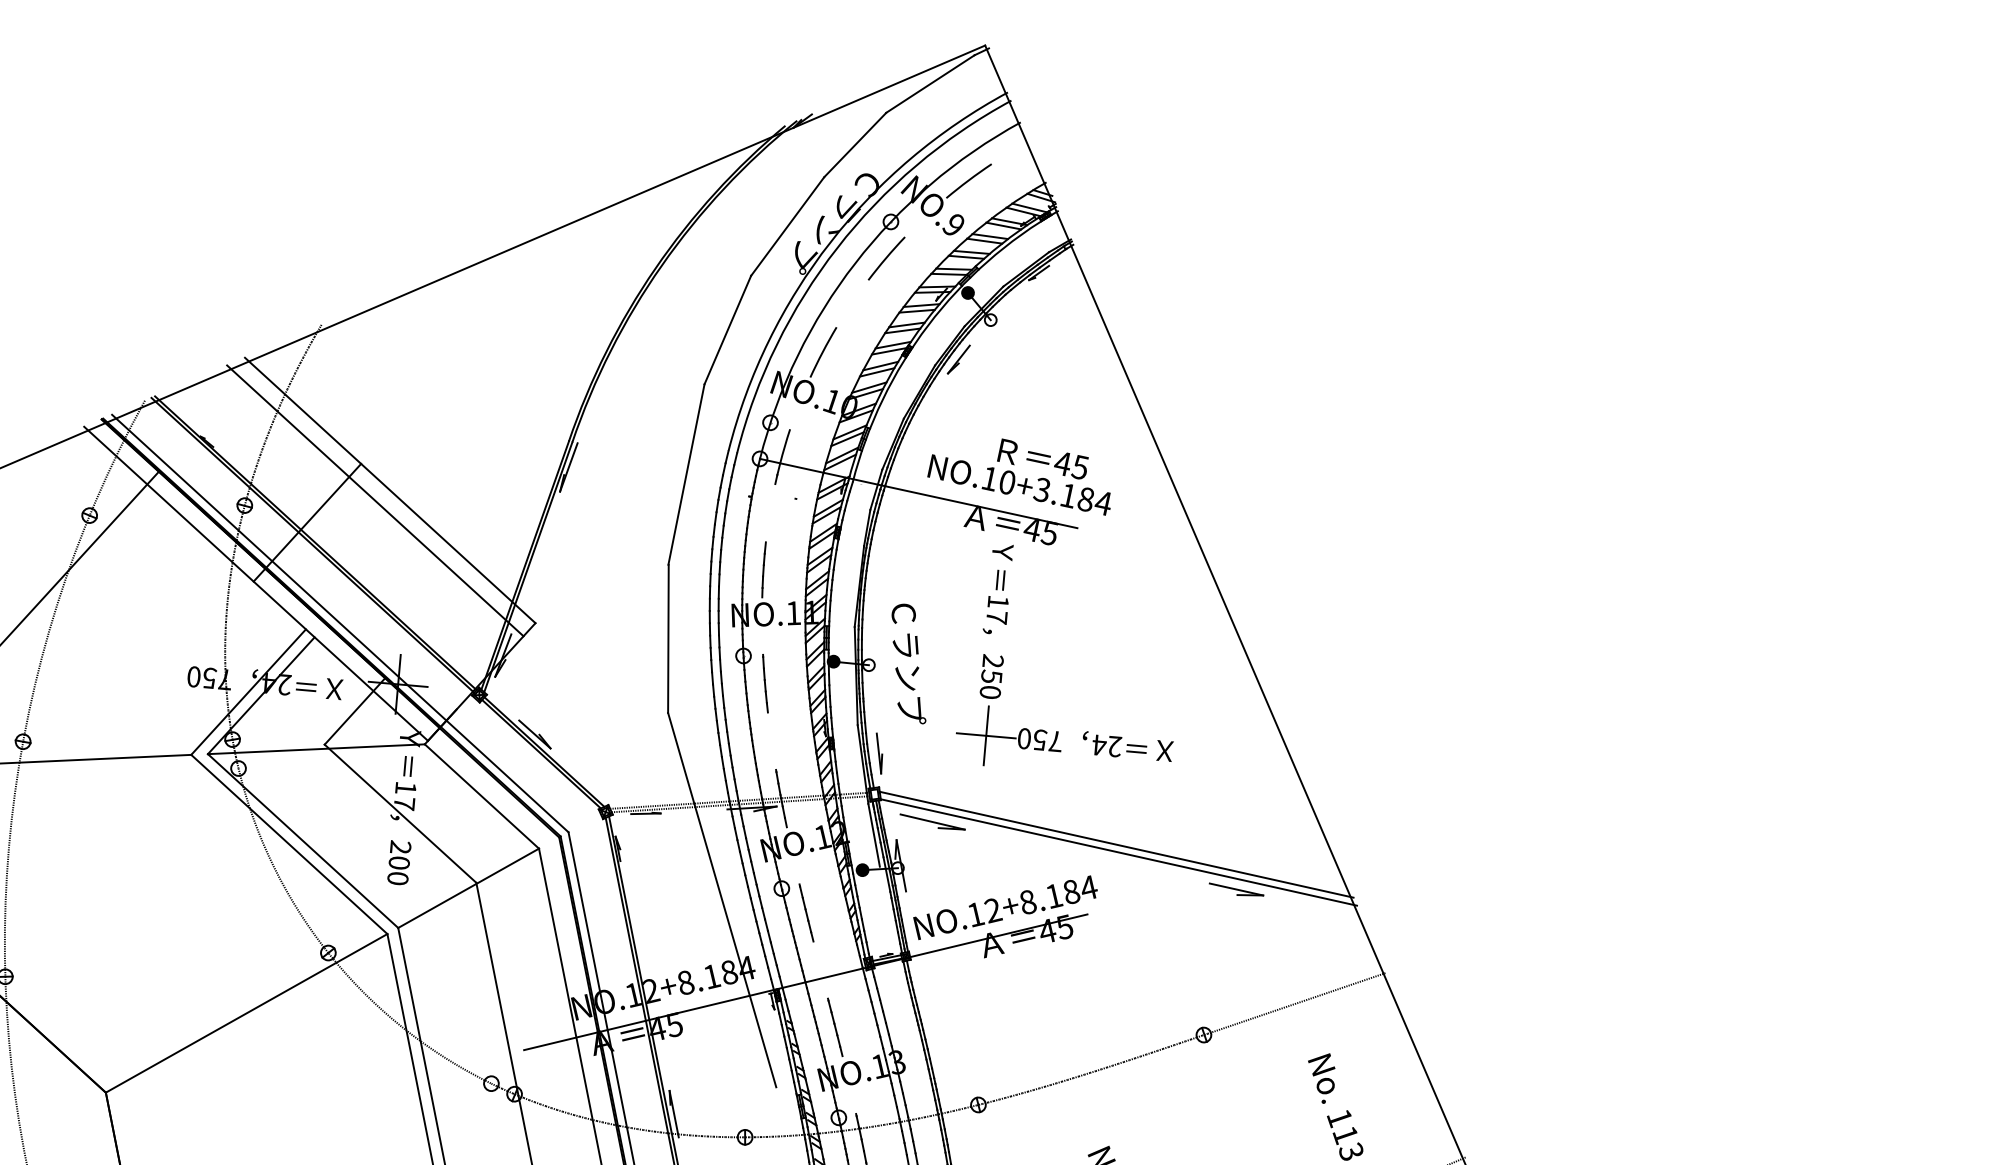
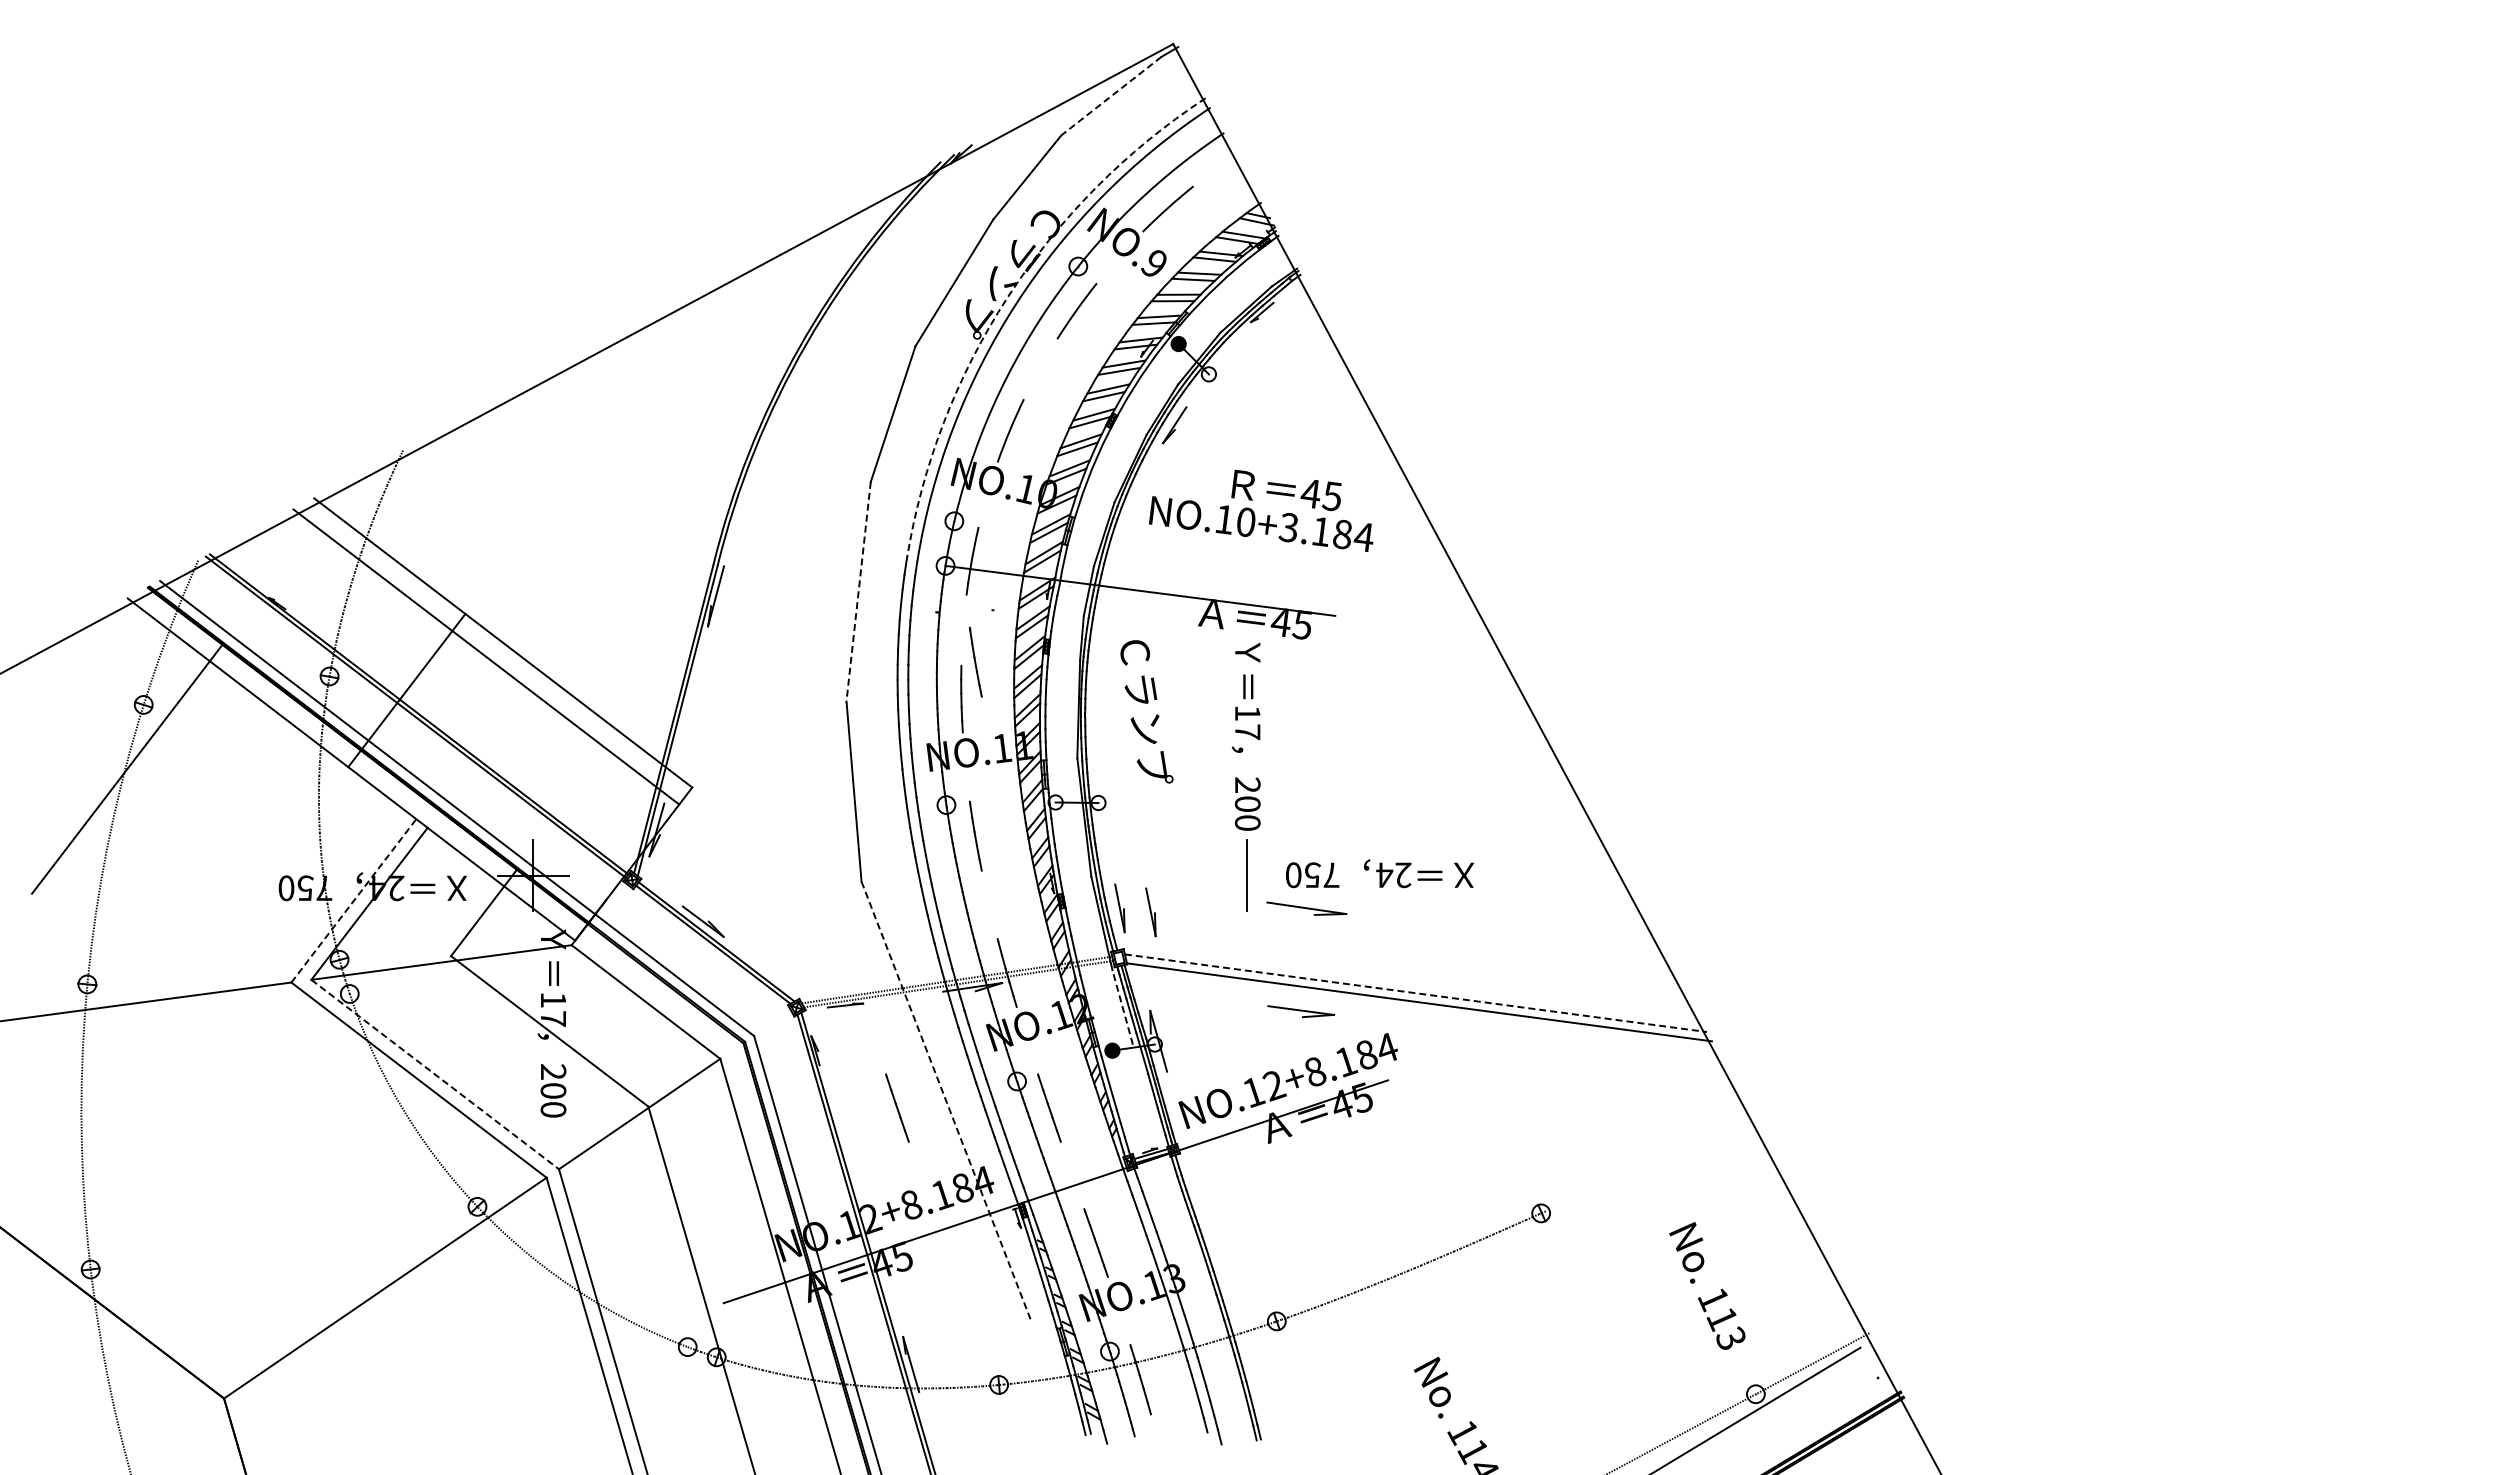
line: (930, 84) -> (1111, 96), solid -> dashed
arc: (830, 242) -> (1007, 297), solid -> dashed
text: (1020, 473) -> (1261, 510), moved
line: (686, 475) -> (858, 593), solid -> dashed
line: (777, 539) -> (975, 661), added
fill: (833, 661) -> (1055, 802), removed
text: (908, 663) -> (1146, 711), moved
text: (991, 676) -> (1247, 803), 250 -> 200
line: (248, 691) -> (353, 900), solid -> dashed
line: (986, 735) -> (1247, 875), removed
part: (903, 759) -> (1150, 912), added
part: (932, 822) -> (1306, 908), moved
line: (873, 835) -> (1122, 1007), solid -> dashed
line: (303, 841) -> (435, 1074), solid -> dashed
line: (1116, 844) -> (1415, 993), solid -> dashed
part: (1235, 890) -> (1300, 1011), moved
line: (722, 900) -> (946, 1101), solid -> dashed
line: (681, 901) -> (897, 1107), added
line: (1296, 1003) -> (1649, 1165), removed

